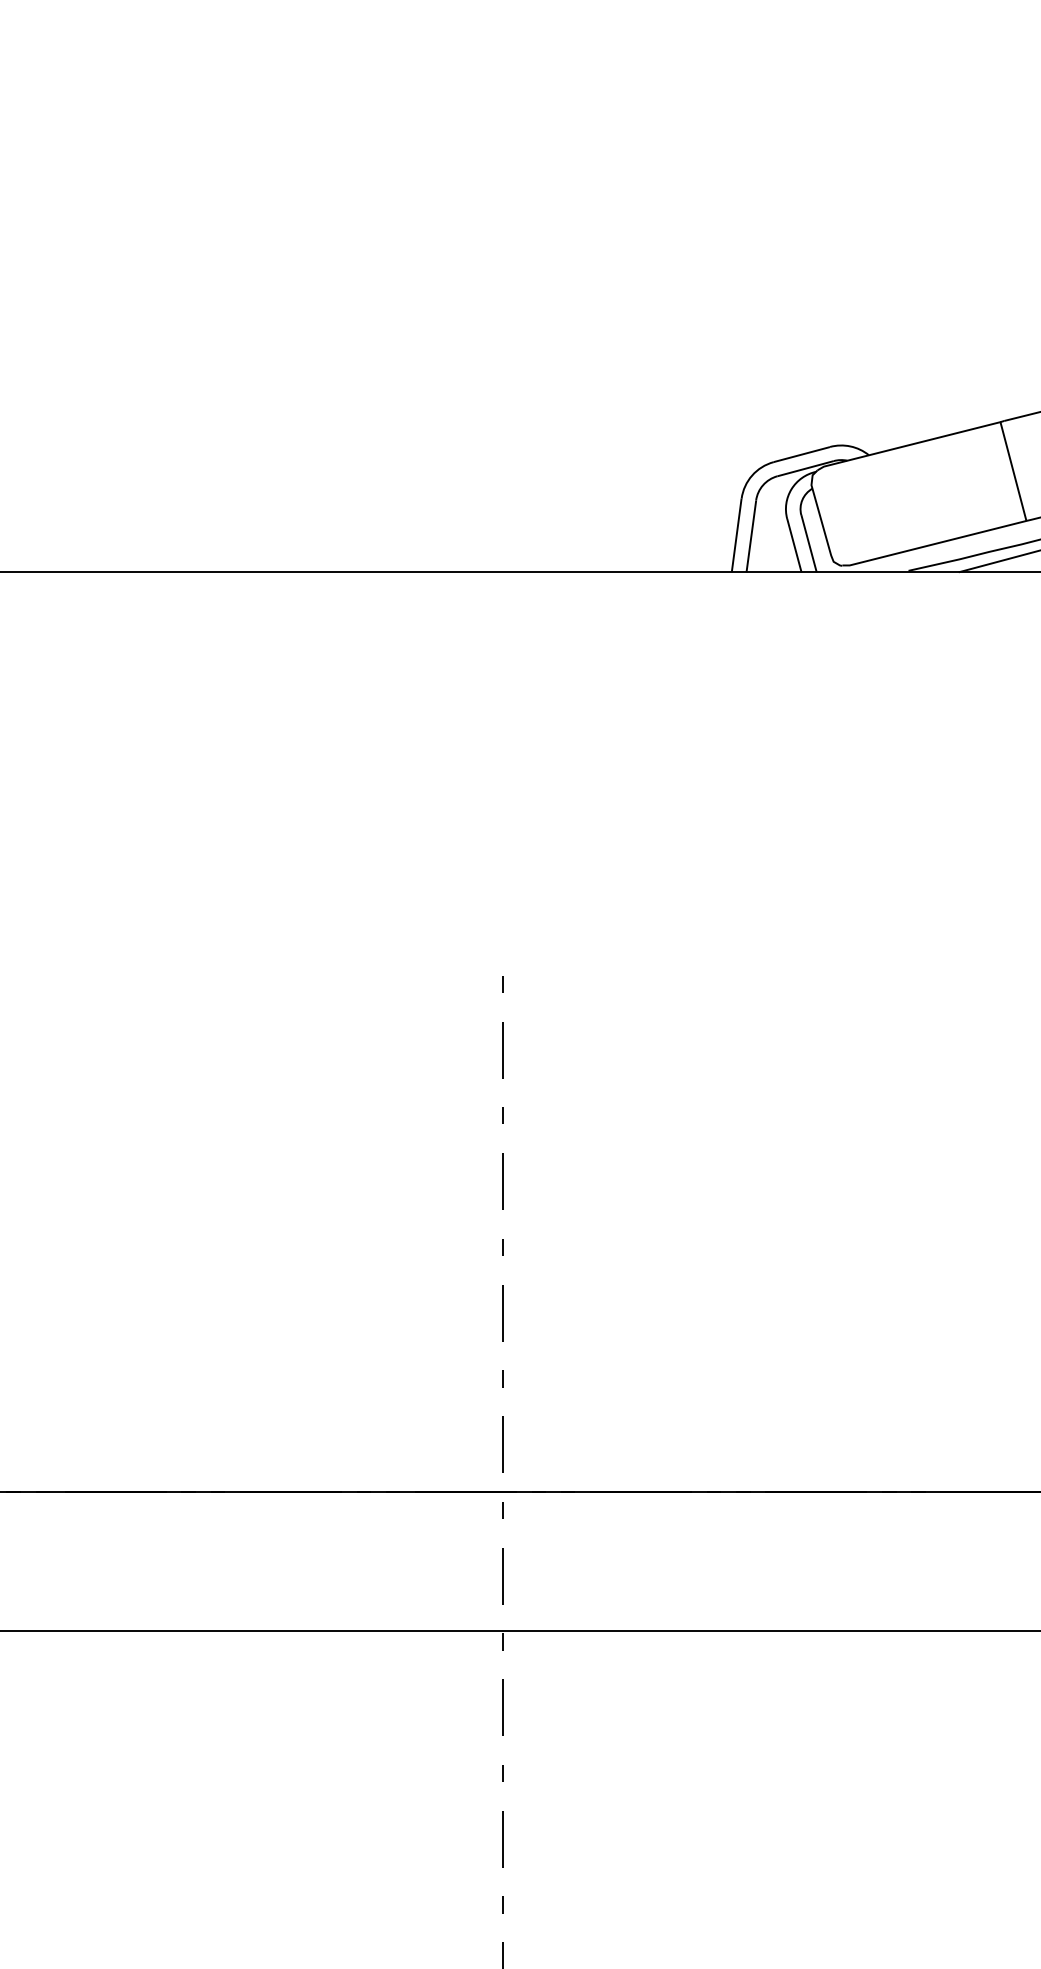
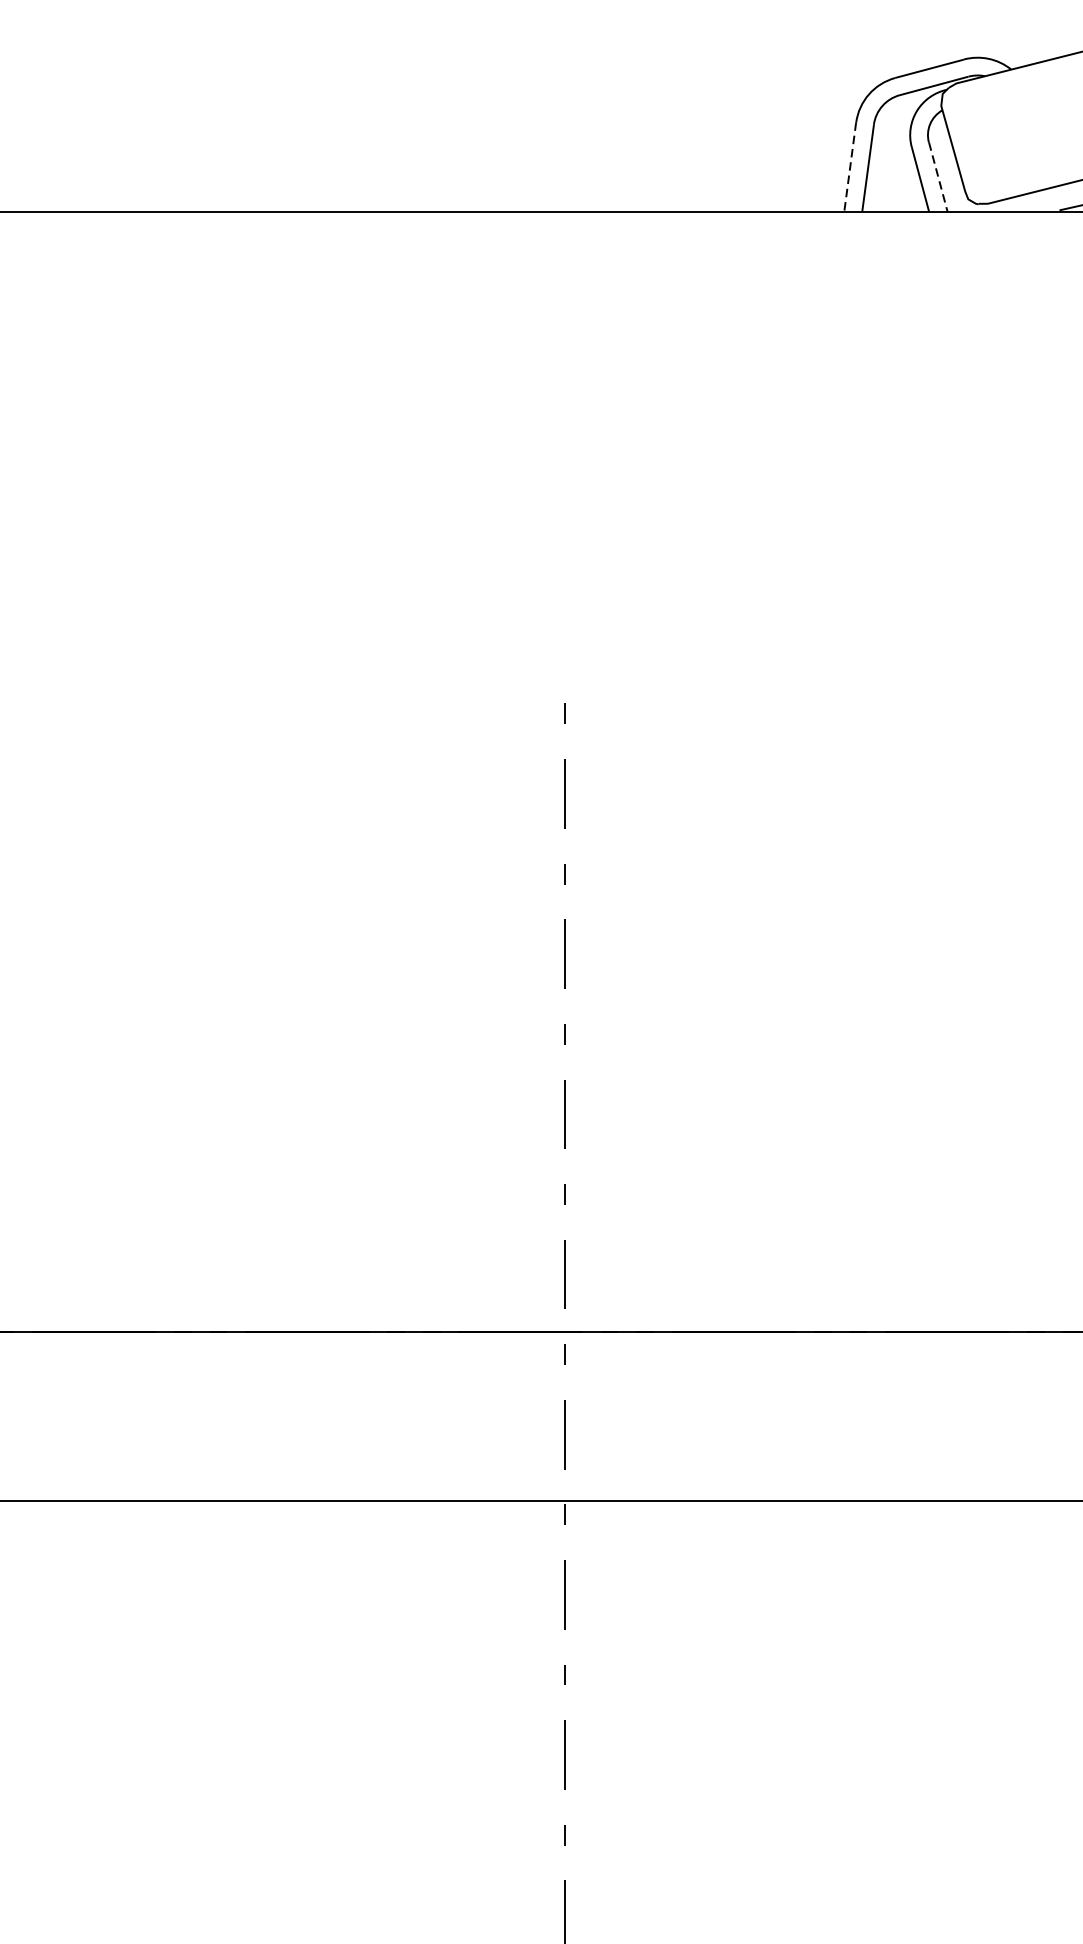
line: (736, 535) -> (849, 167), solid -> dashed
line: (809, 543) -> (938, 177), solid -> dashed

